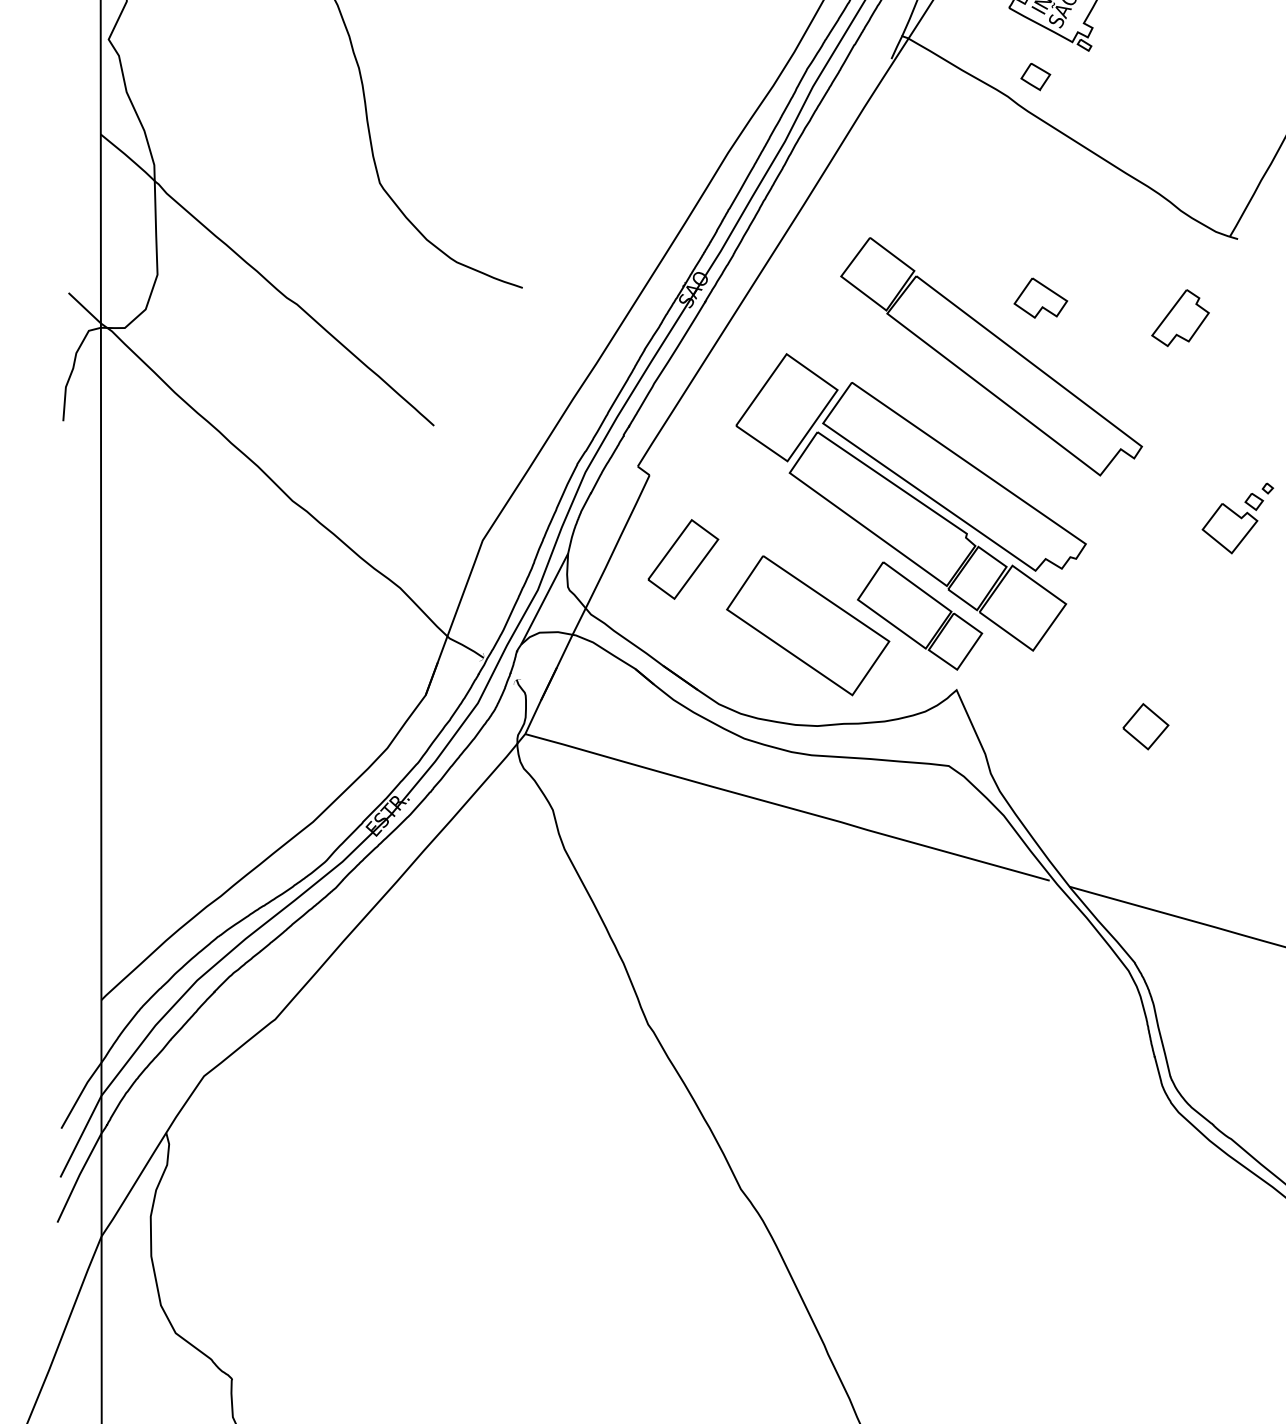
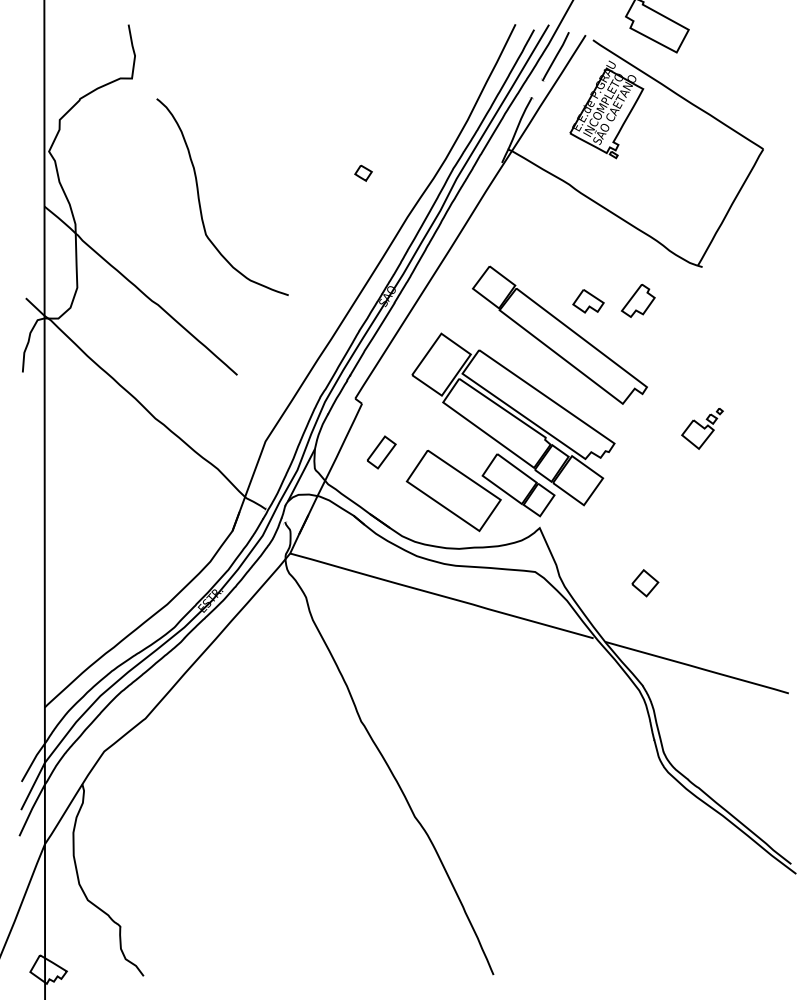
part: (1035, 75) -> (363, 172), moved
part: (1179, 317) -> (637, 300), moved
part: (683, 559) -> (381, 452), size x0.7
part: (1146, 727) -> (645, 583), moved

